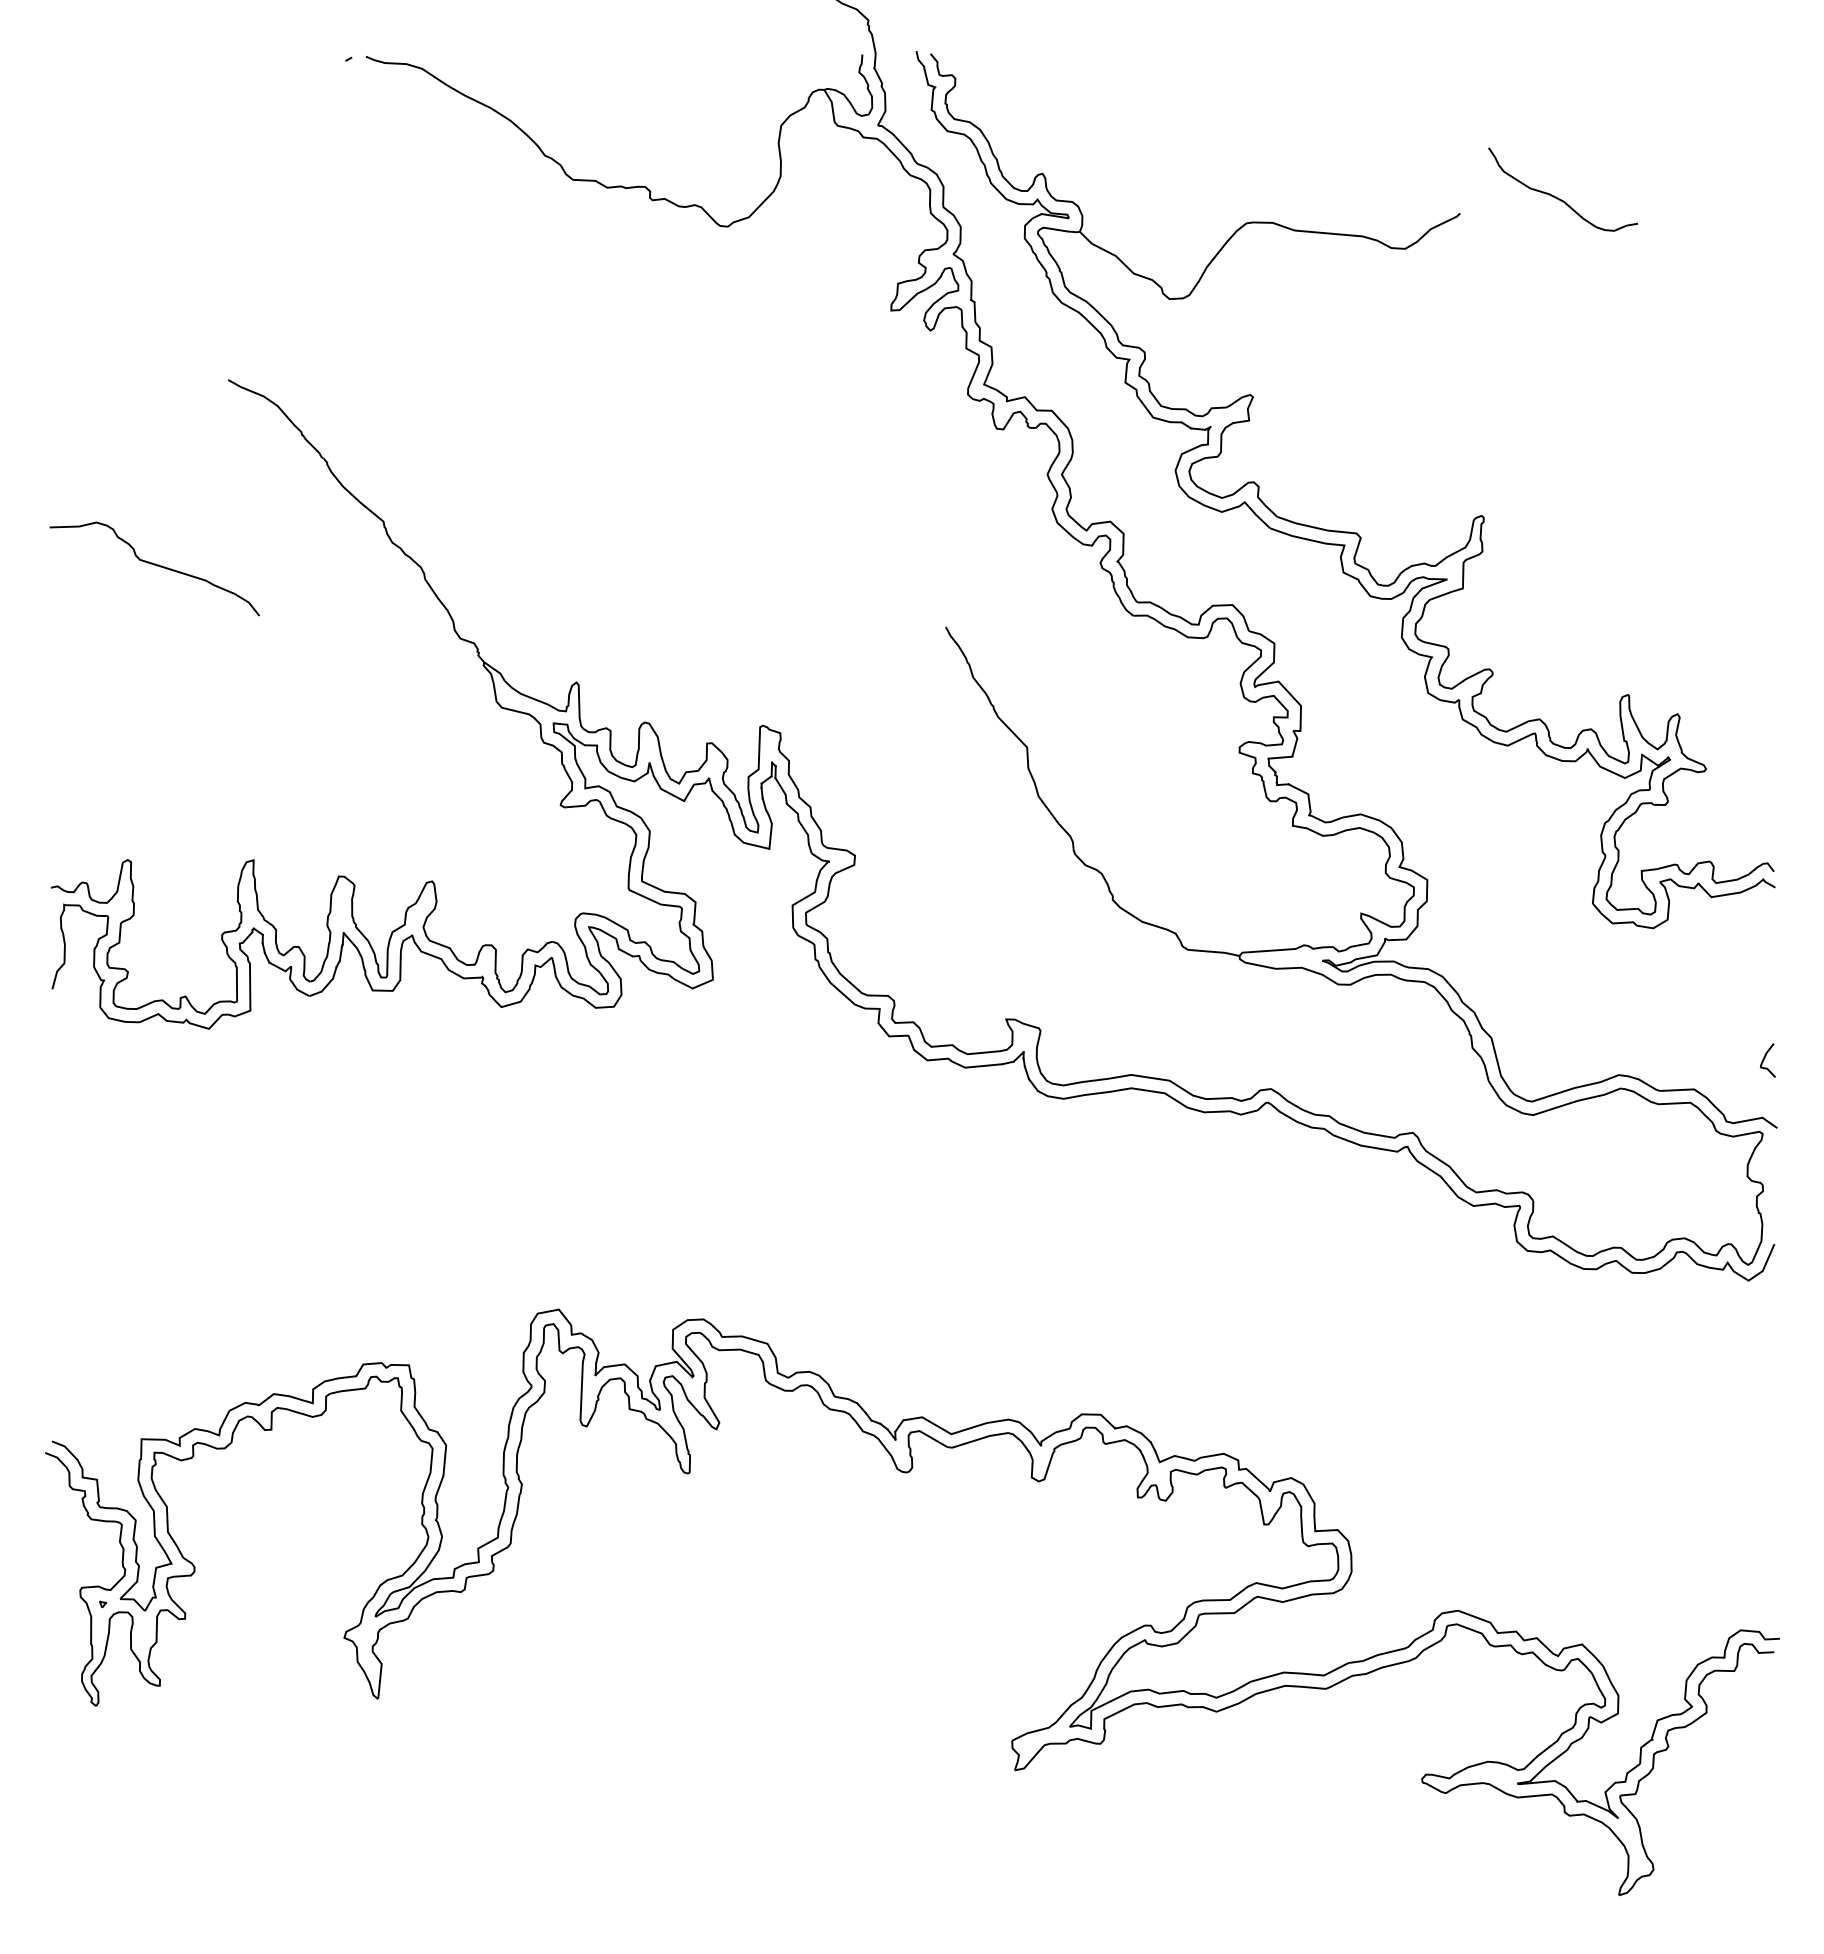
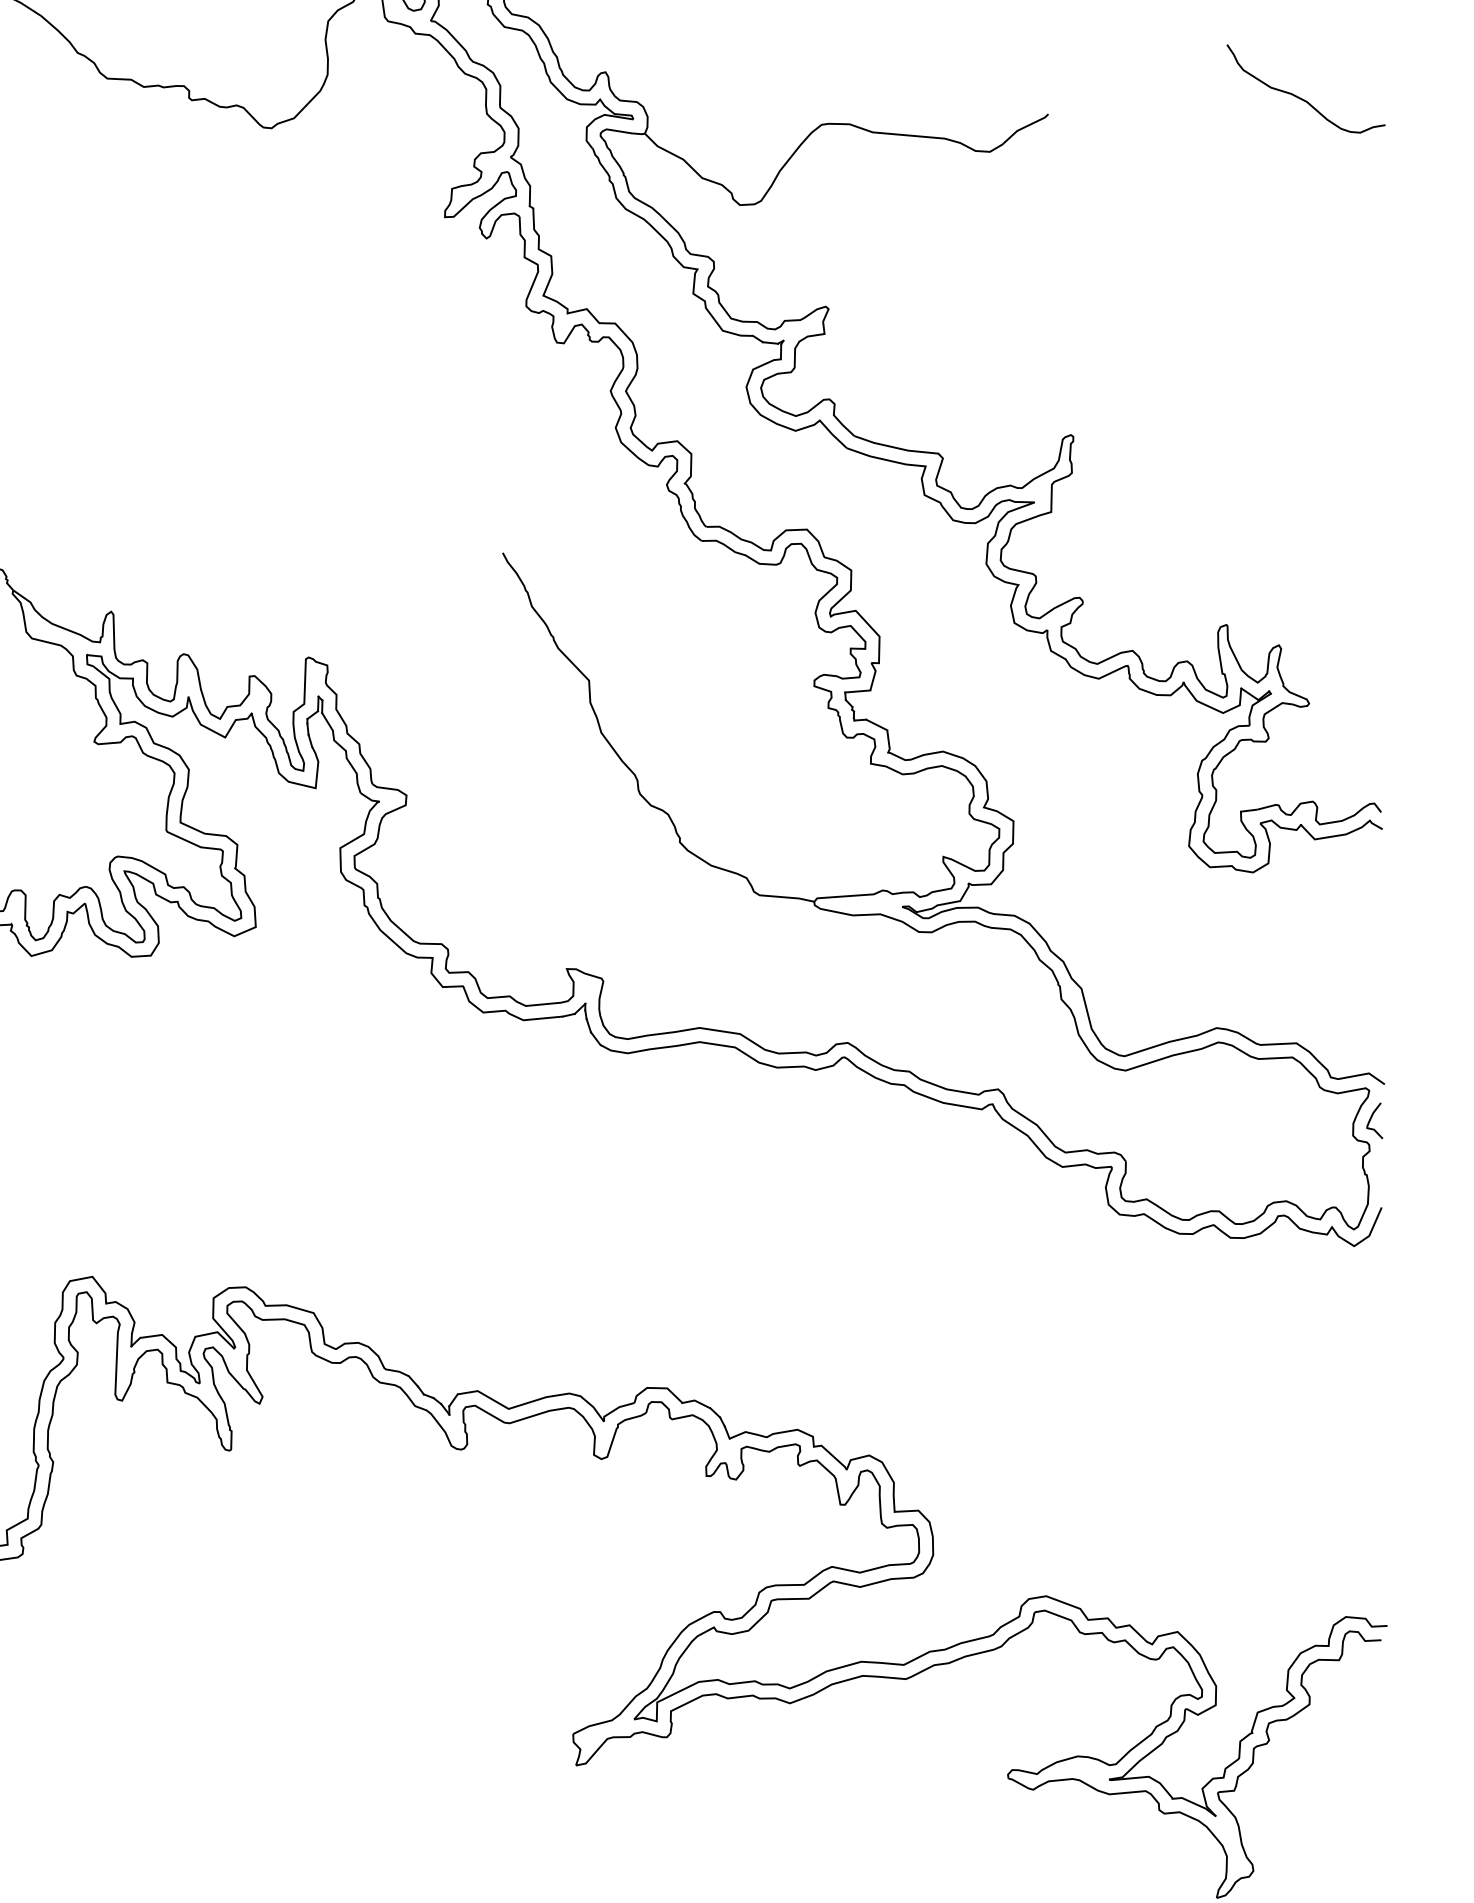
curve: (1559, 198) -> (1302, 98), moved
curve: (1765, 1058) -> (1372, 1118), moved

